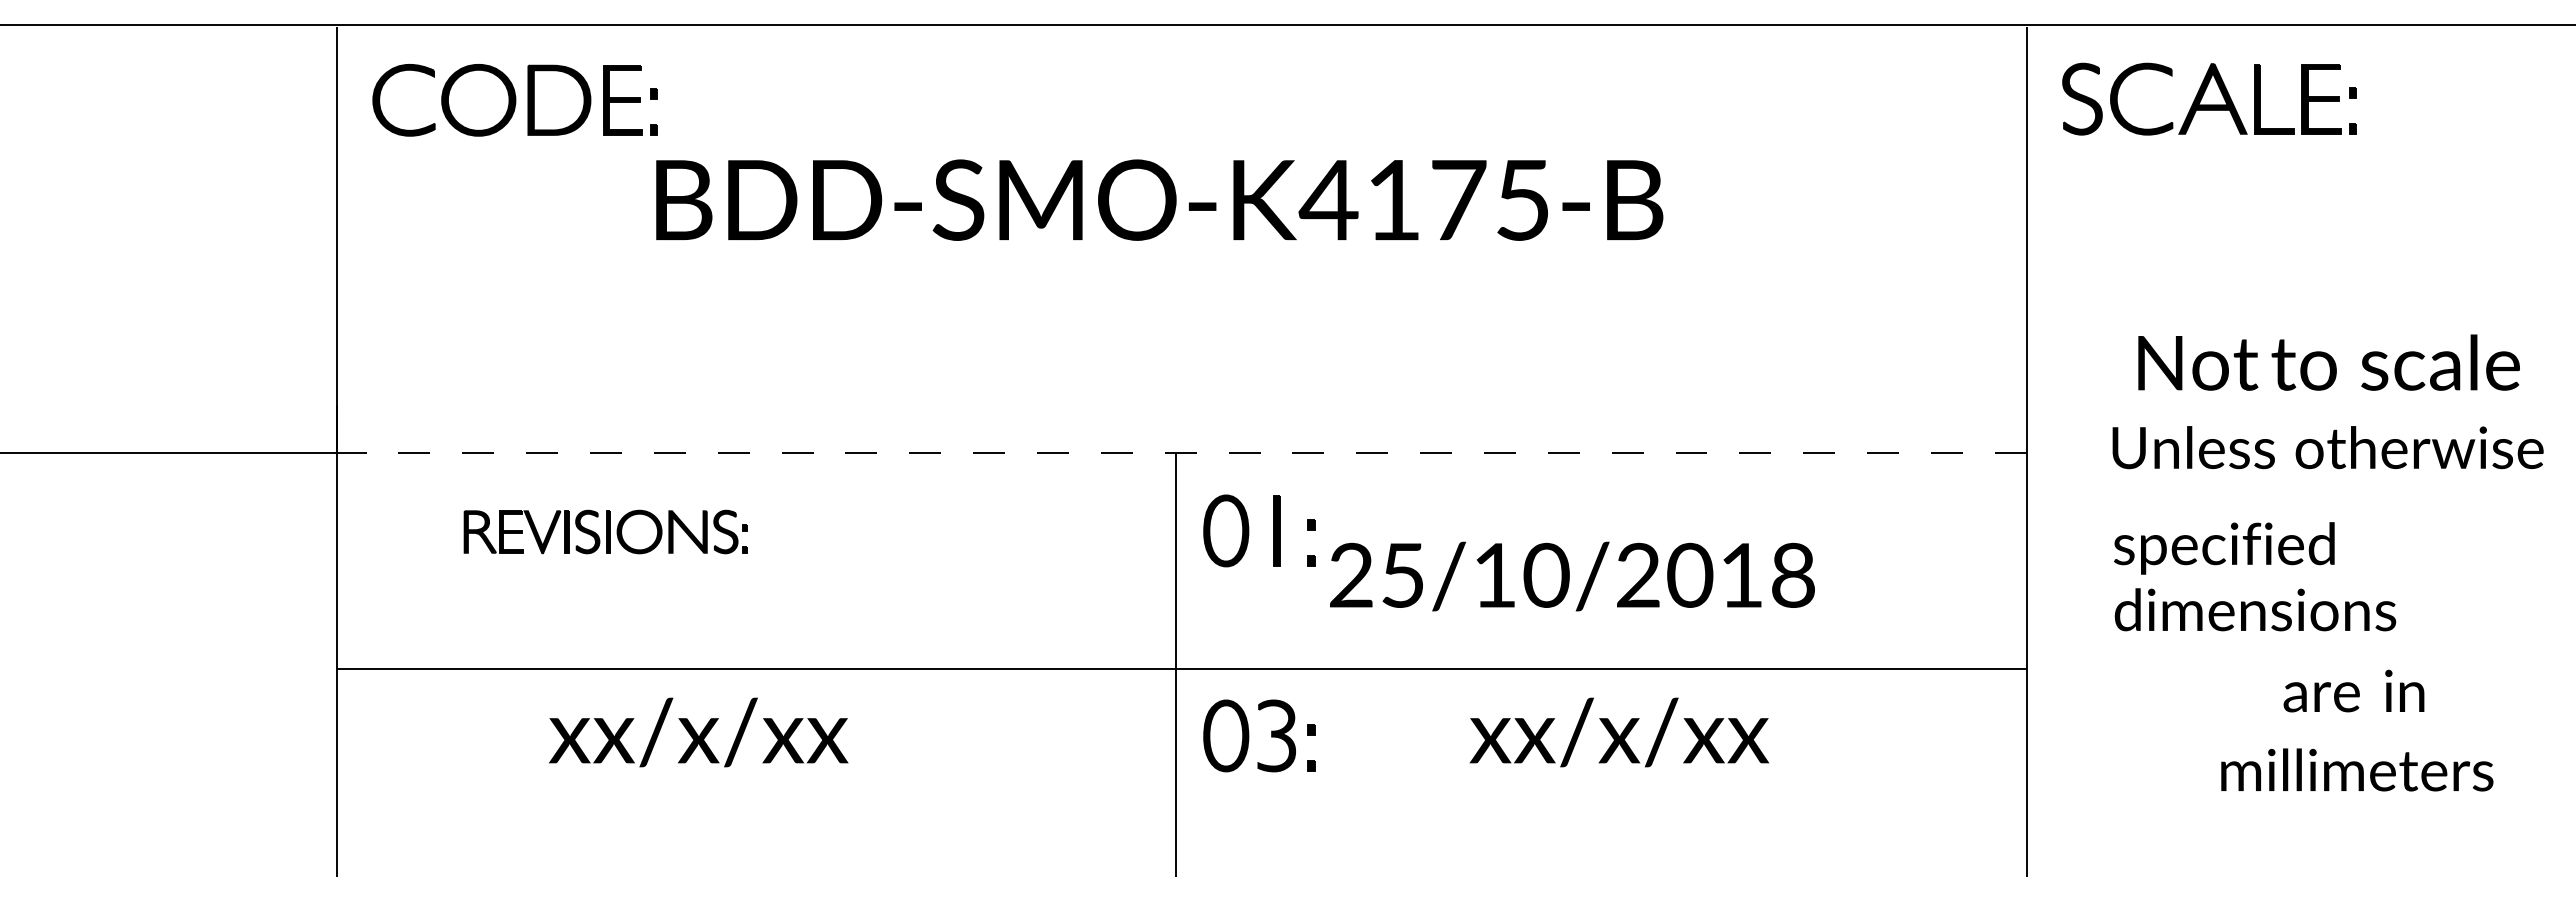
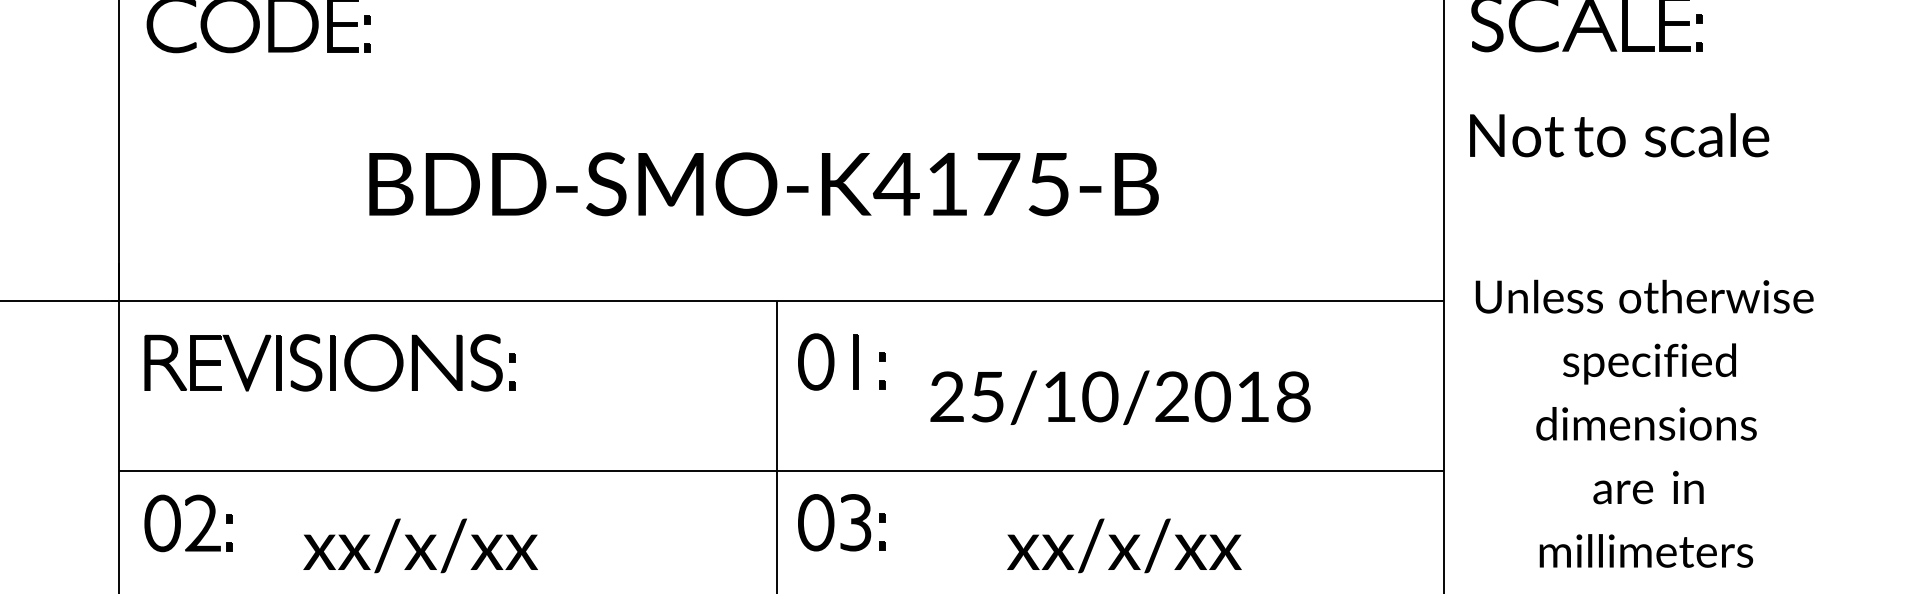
text: (1159, 199) -> (763, 183), moved
text: (2328, 362) -> (1619, 135), moved
text: (2327, 447) -> (1644, 296), moved
line: (1175, 453) -> (776, 301), dashed -> solid
part: (605, 531) -> (329, 362), size x1.67
text: (2224, 548) -> (1649, 364), moved
text: (1572, 576) -> (1120, 397), moved
text: (2255, 609) -> (1646, 423), moved
text: (2353, 690) -> (1648, 487), moved
text: (698, 732) -> (420, 545), moved
text: (1619, 732) -> (1124, 545), moved
part: (415, 736) -> (180, 523), added
text: (2357, 769) -> (1646, 550), moved

